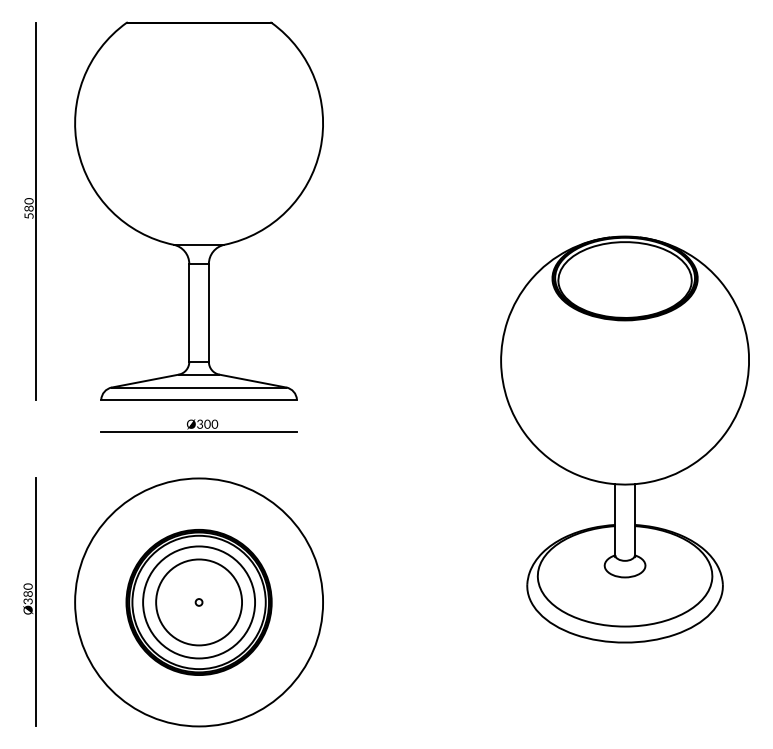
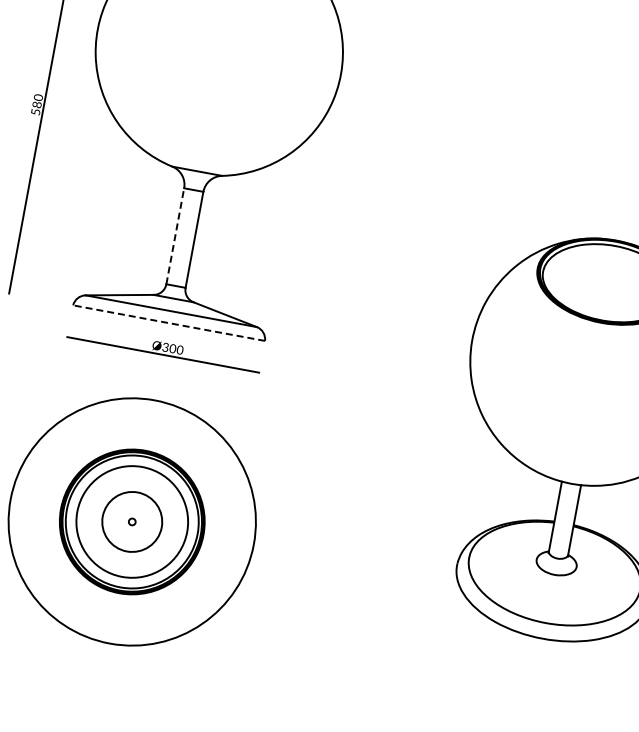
line: (189, 312) -> (175, 235), solid -> dashed
line: (199, 399) -> (169, 323), solid -> dashed
circle: (199, 602) -> (132, 522), size x0.7

